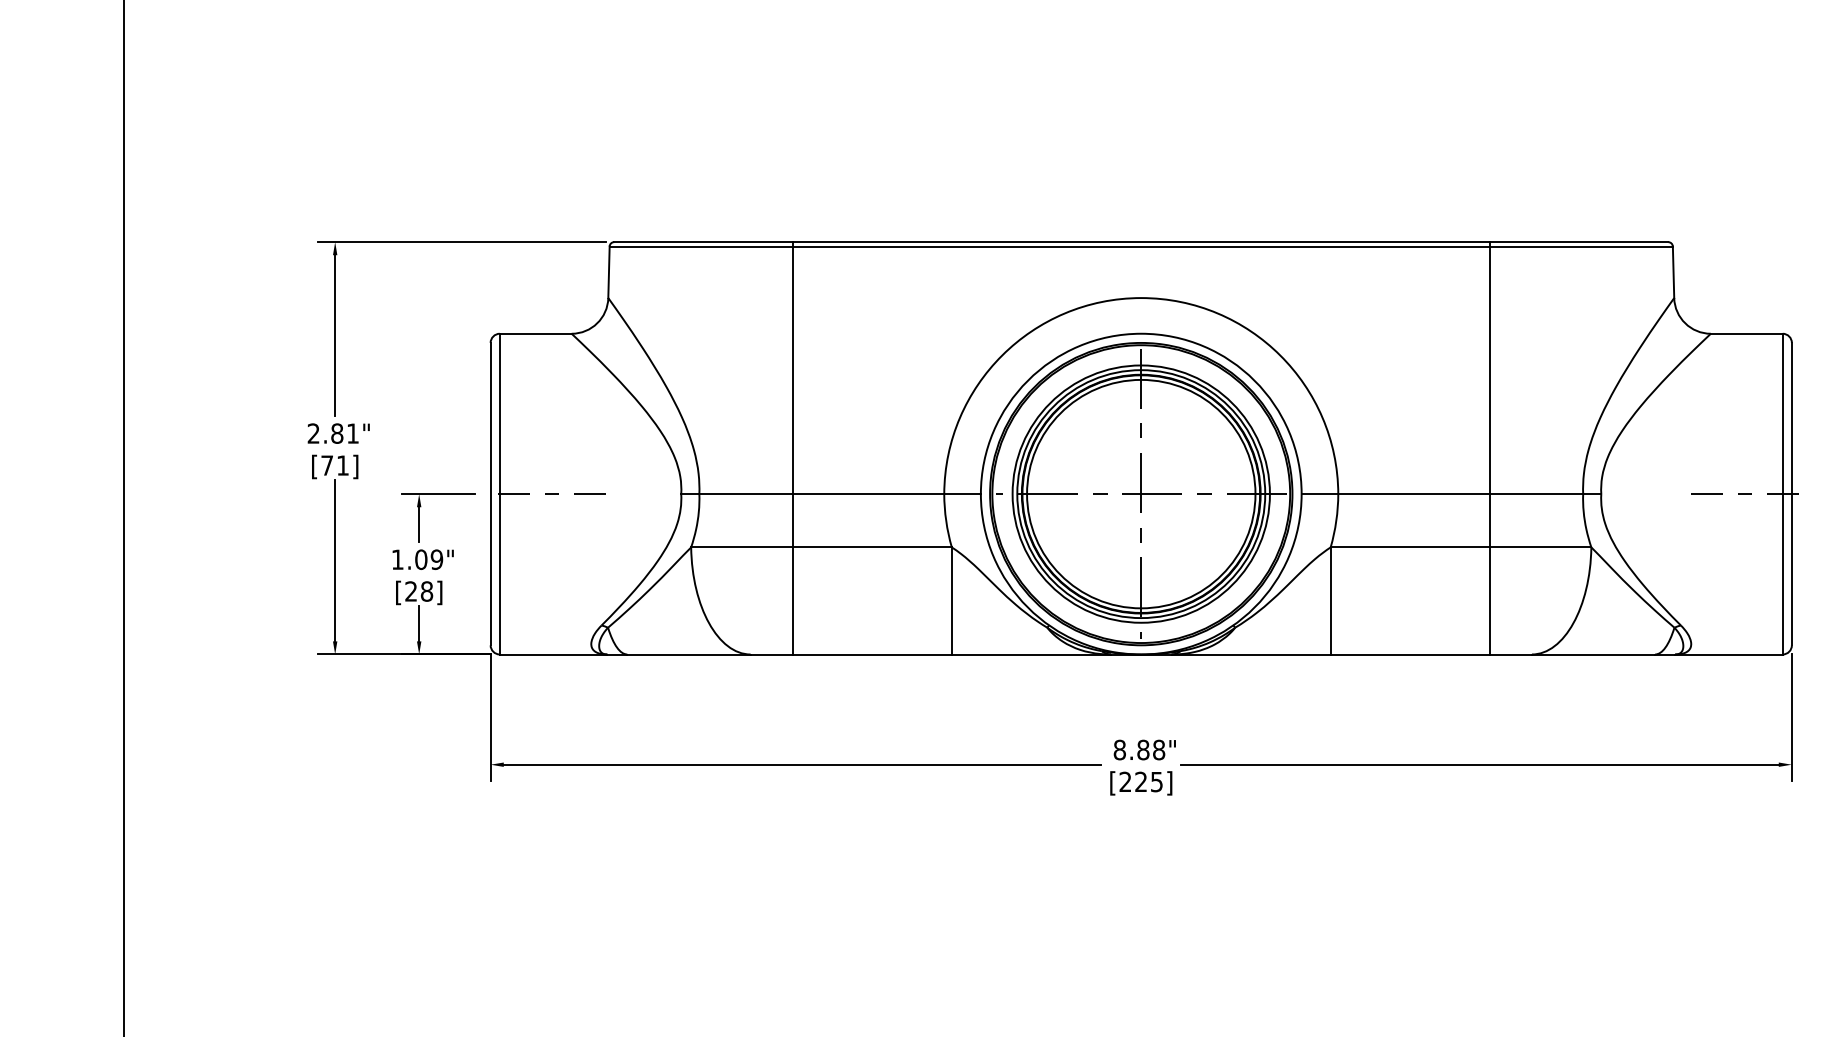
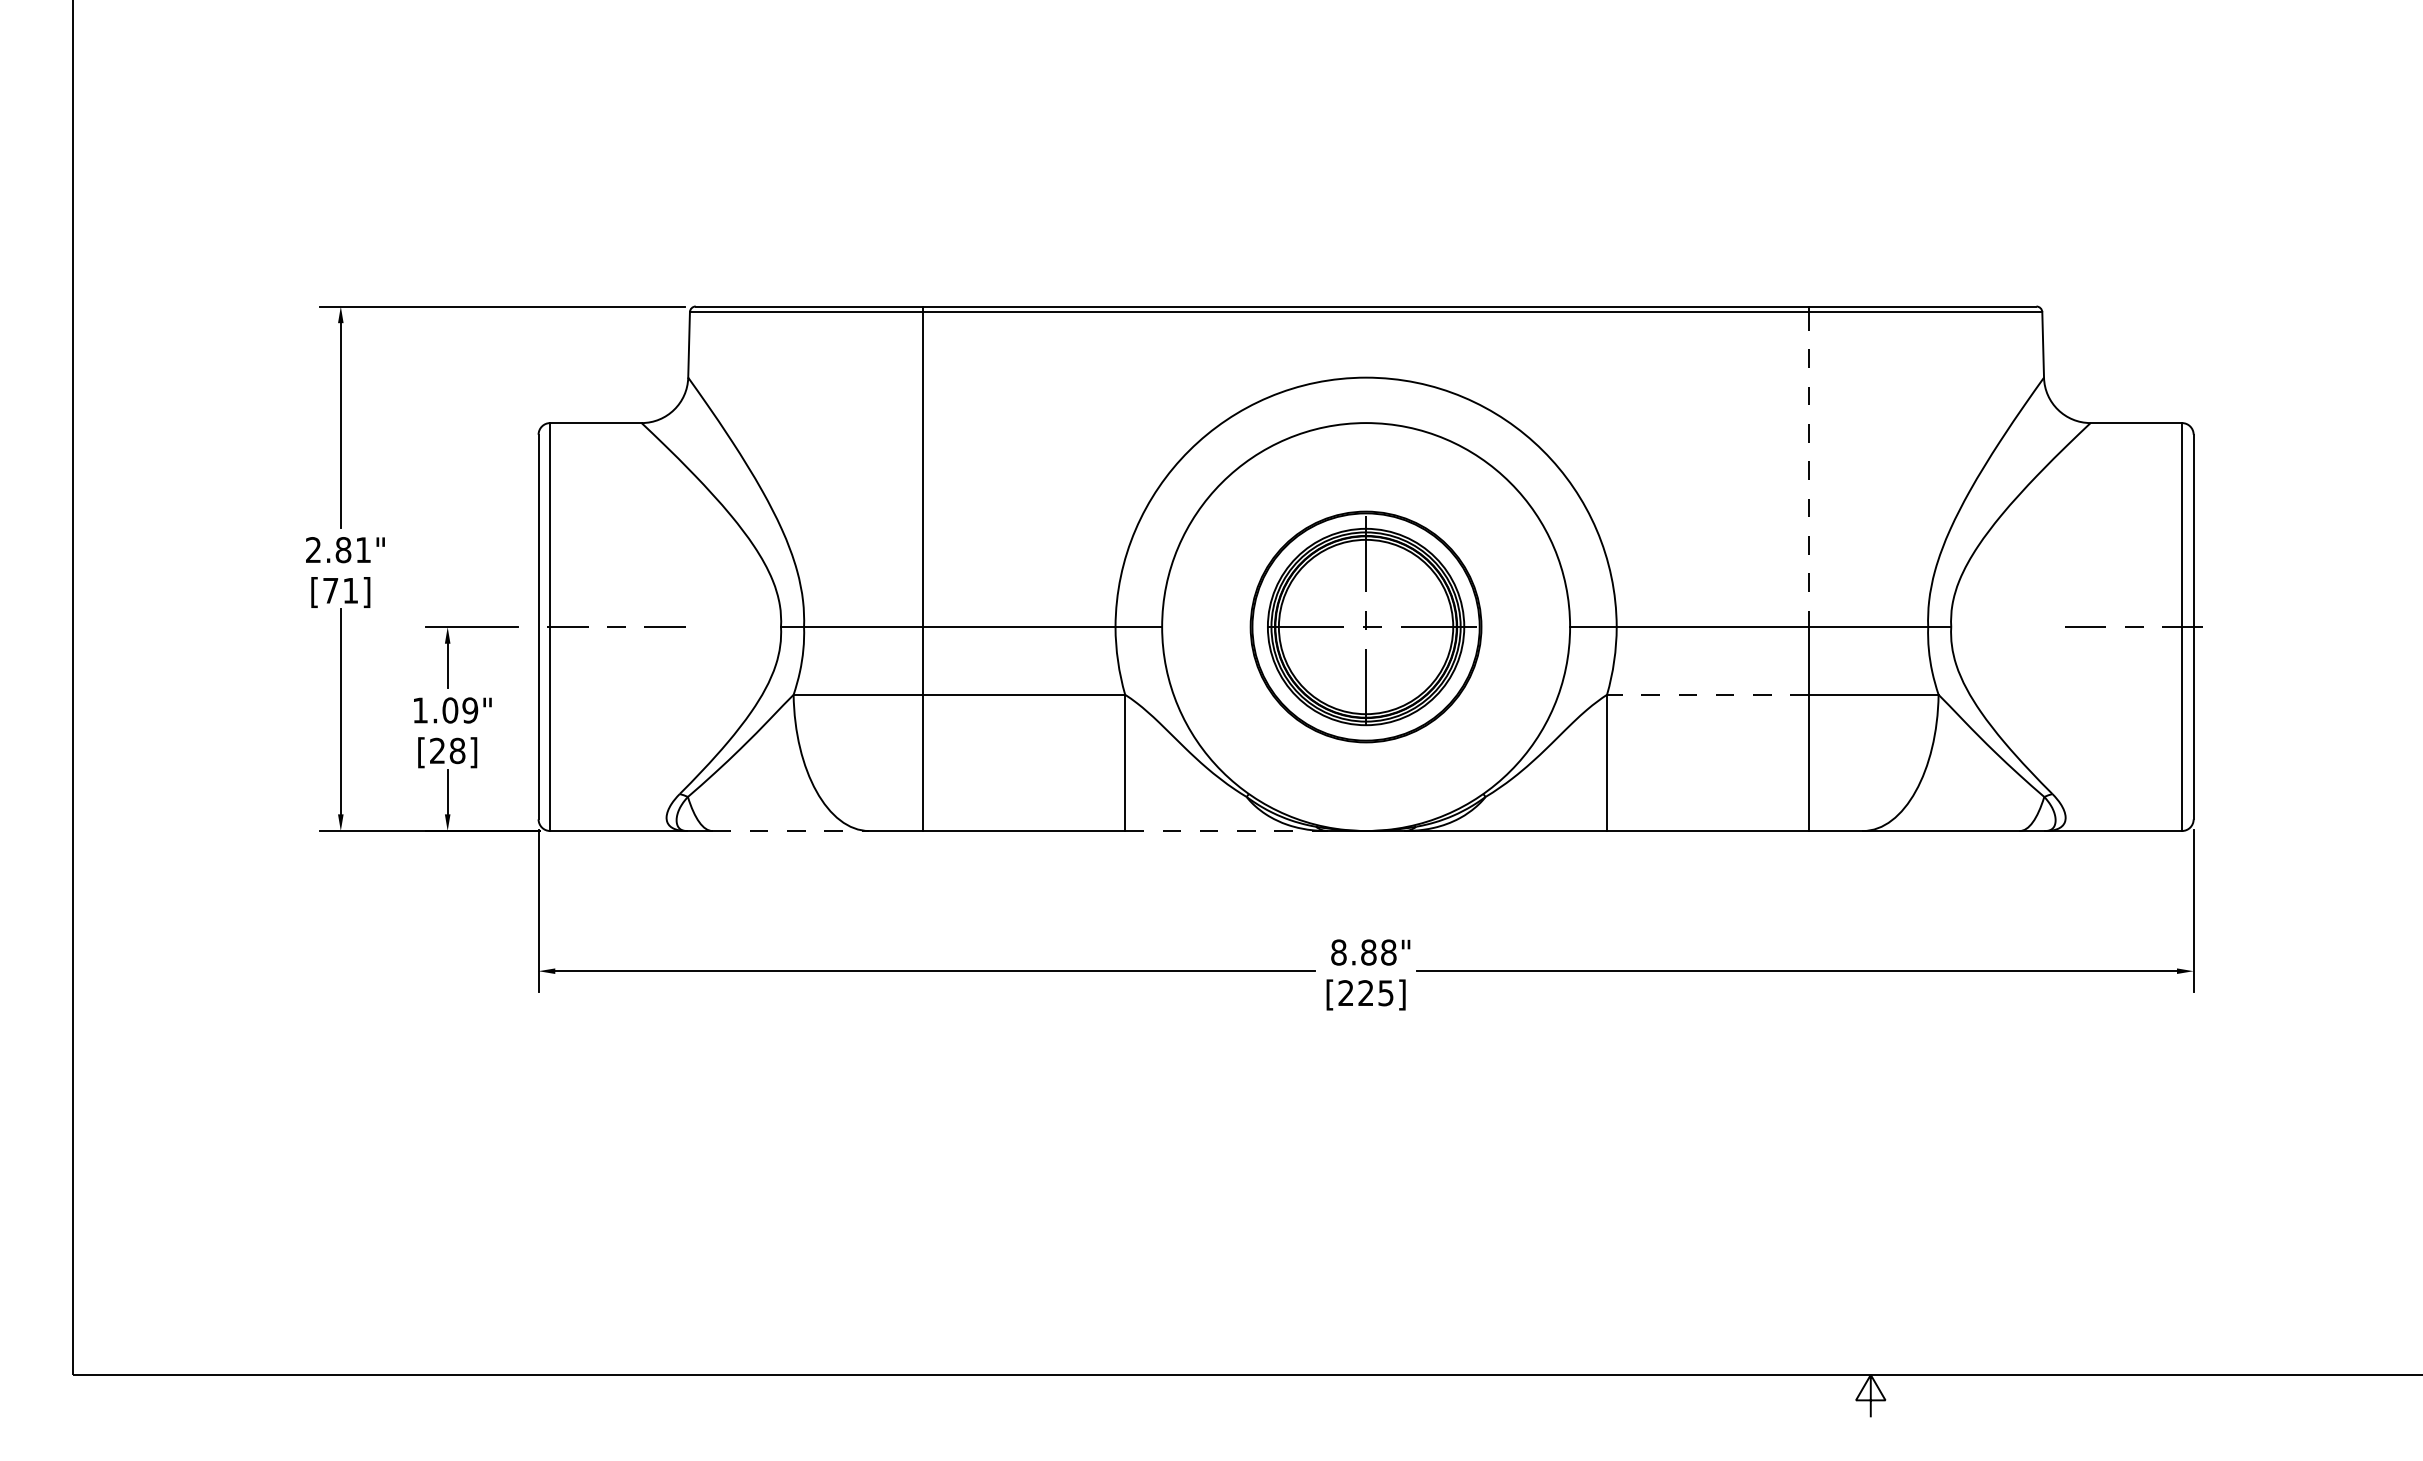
line: (1489, 371) -> (1809, 470), solid -> dashed
part: (1140, 493) -> (1365, 626), size x0.6
line: (1409, 547) -> (1707, 694), solid -> dashed
line: (689, 654) -> (791, 831), solid -> dashed
line: (1031, 654) -> (1226, 831), solid -> dashed

